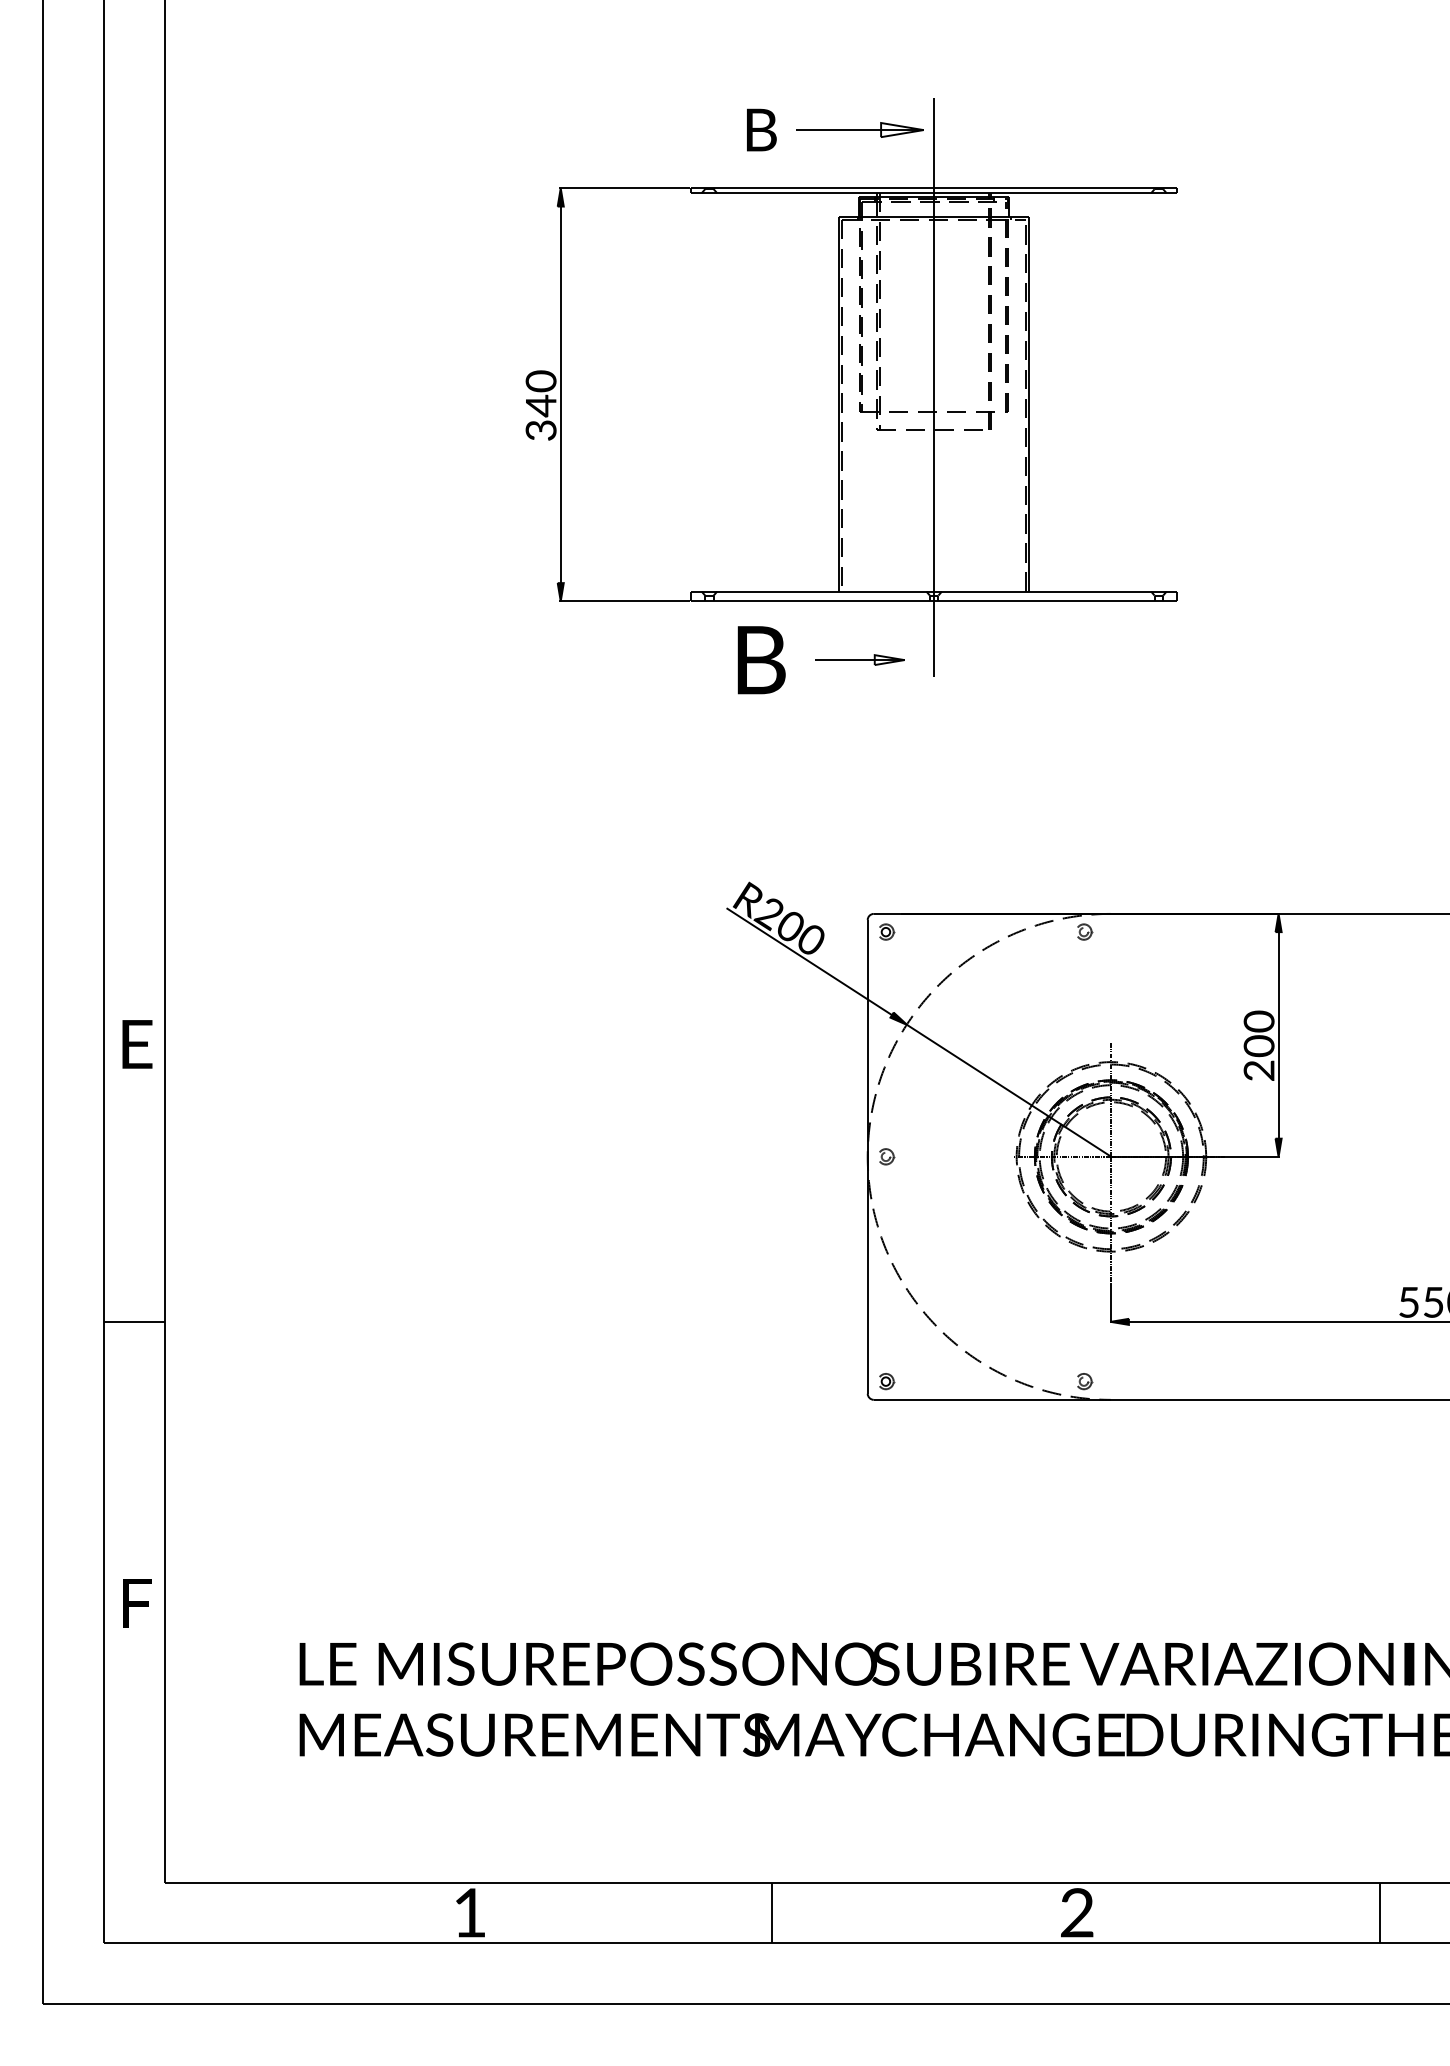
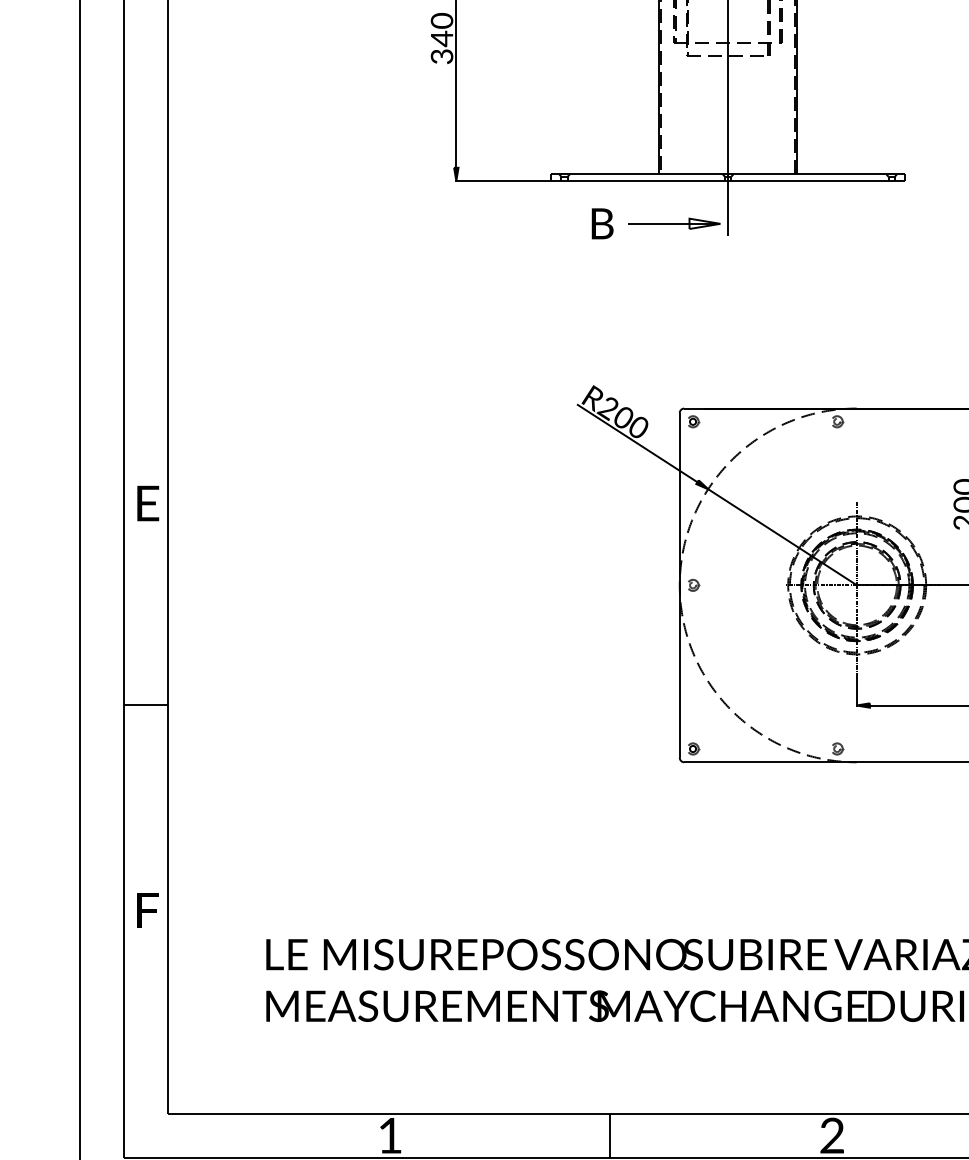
part: (761, 659) -> (602, 223), size x0.62
part: (859, 659) -> (673, 223), size x1.43

